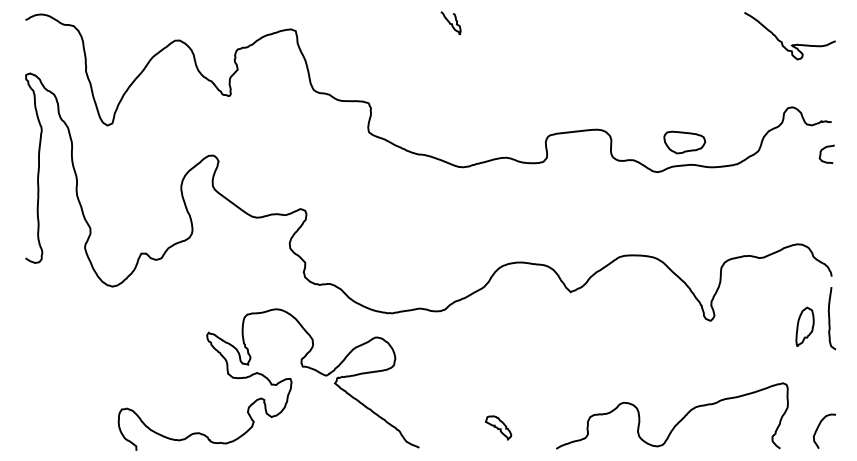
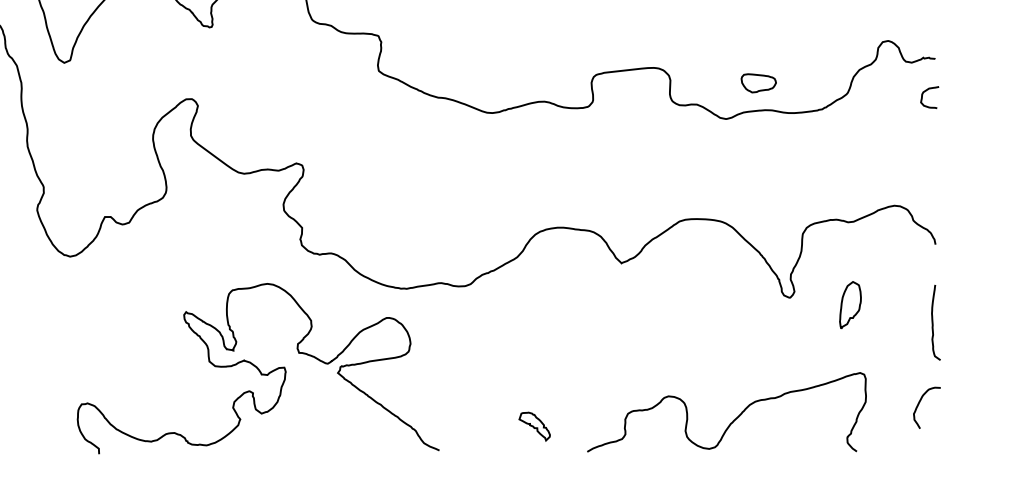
part: (684, 142) -> (758, 83), size x0.7
curve: (830, 318) -> (934, 322), moved
part: (804, 326) -> (849, 304), moved
curve: (678, 421) -> (734, 418), moved
curve: (818, 428) -> (919, 404), moved

